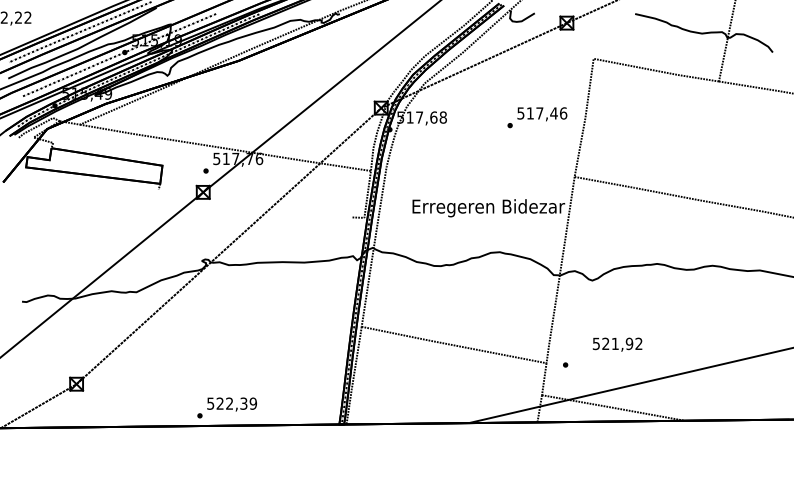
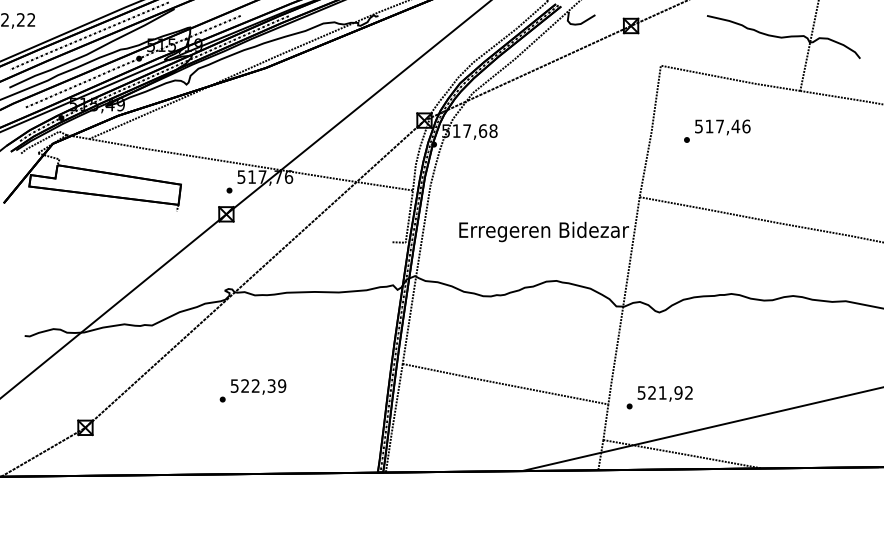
text: (537, 117) -> (717, 131), moved
text: (617, 344) -> (665, 393), moved
text: (226, 407) -> (252, 390), moved

